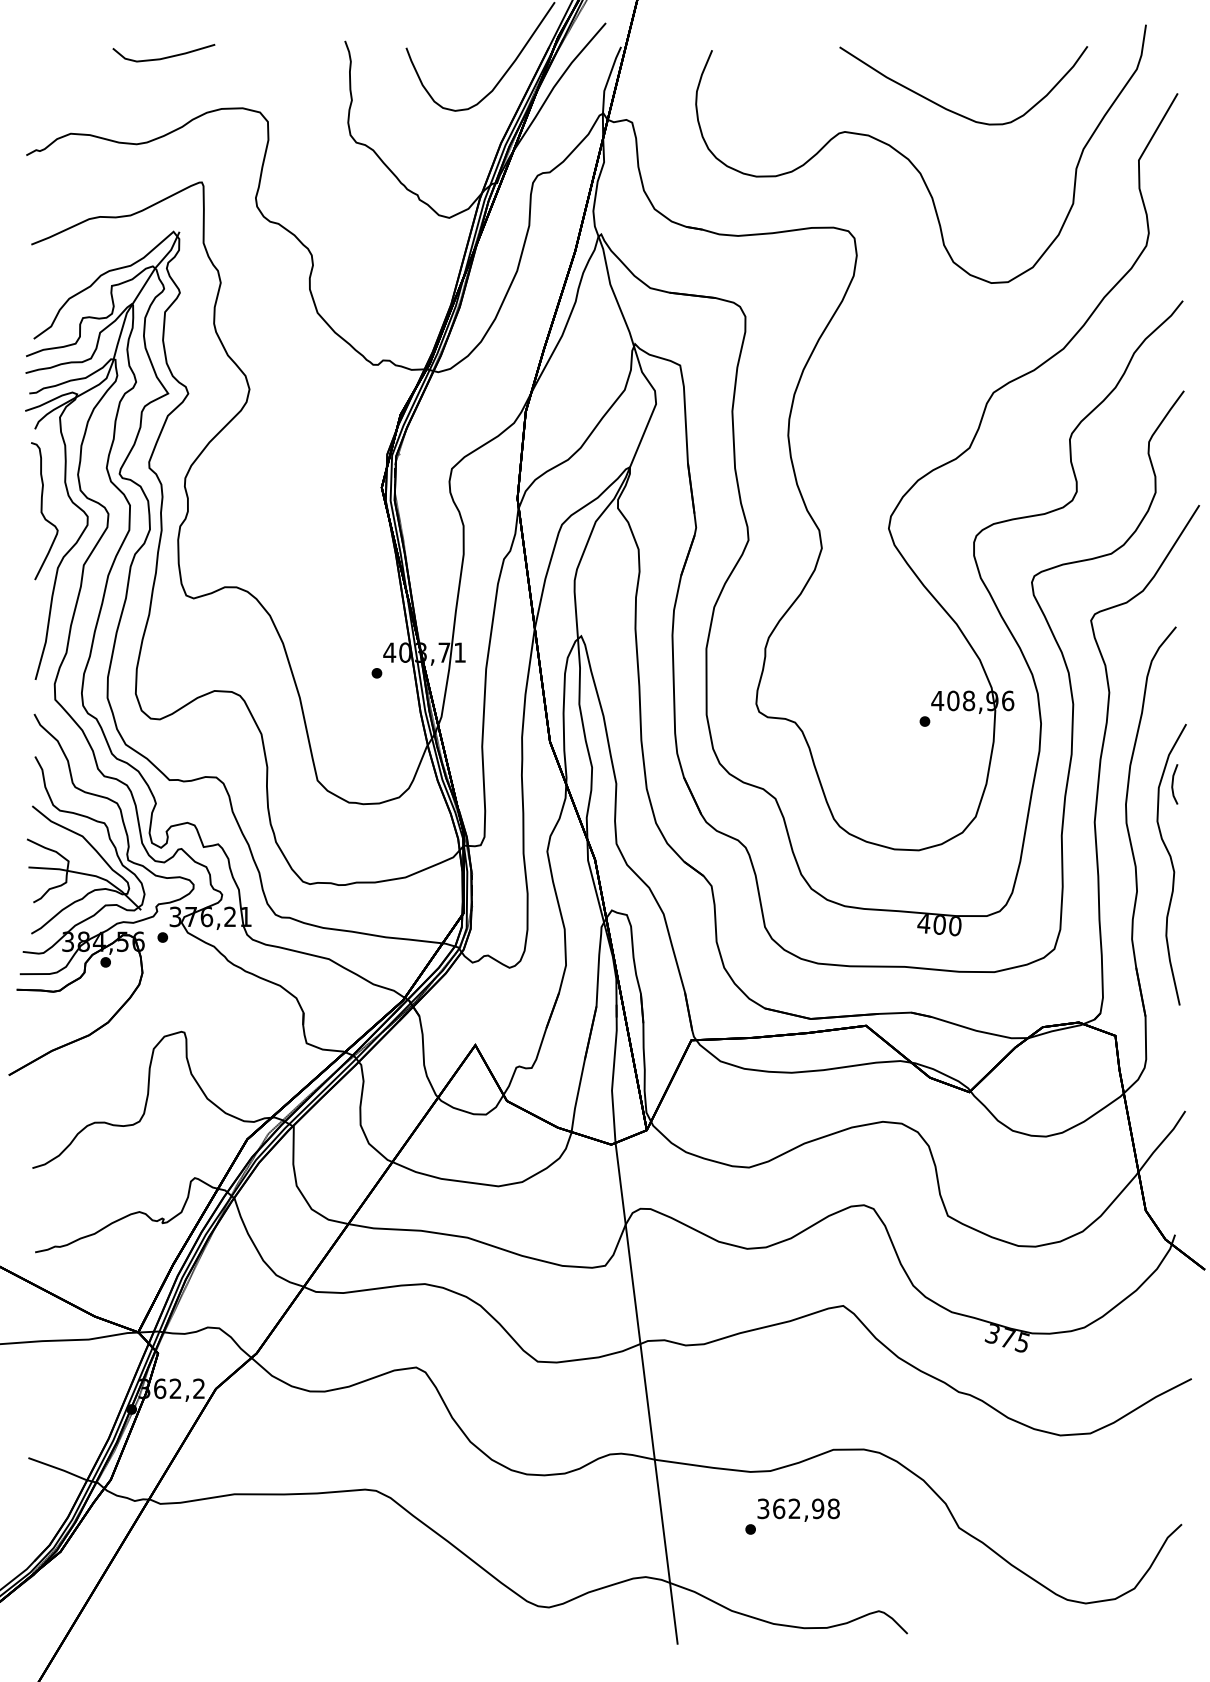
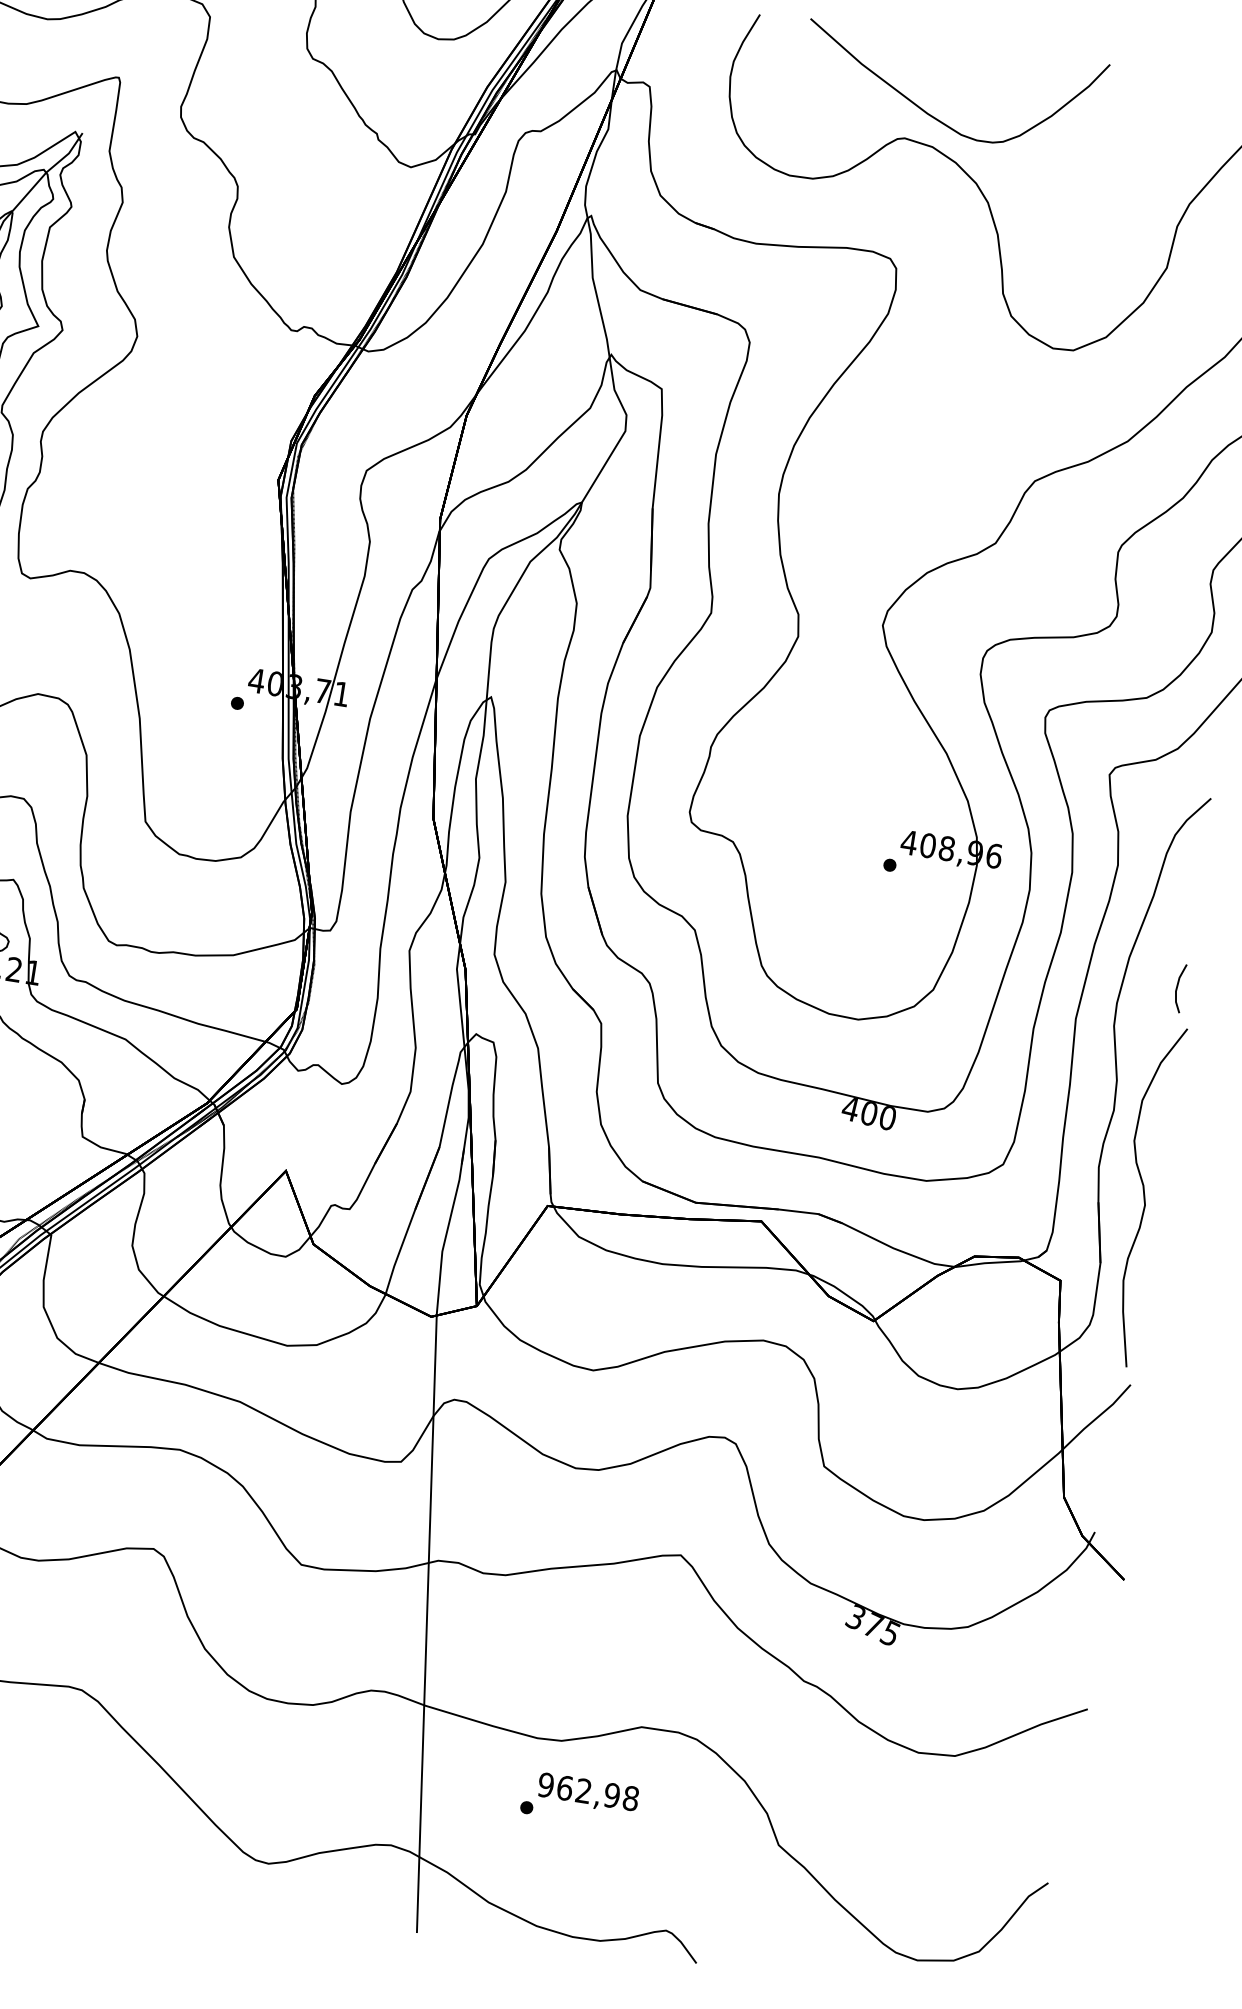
part: (952, 110) -> (934, 116), moved
part: (1171, 864) -> (1143, 1195), moved
text: (763, 1508) -> (546, 1784), 362,98 -> 962,98

